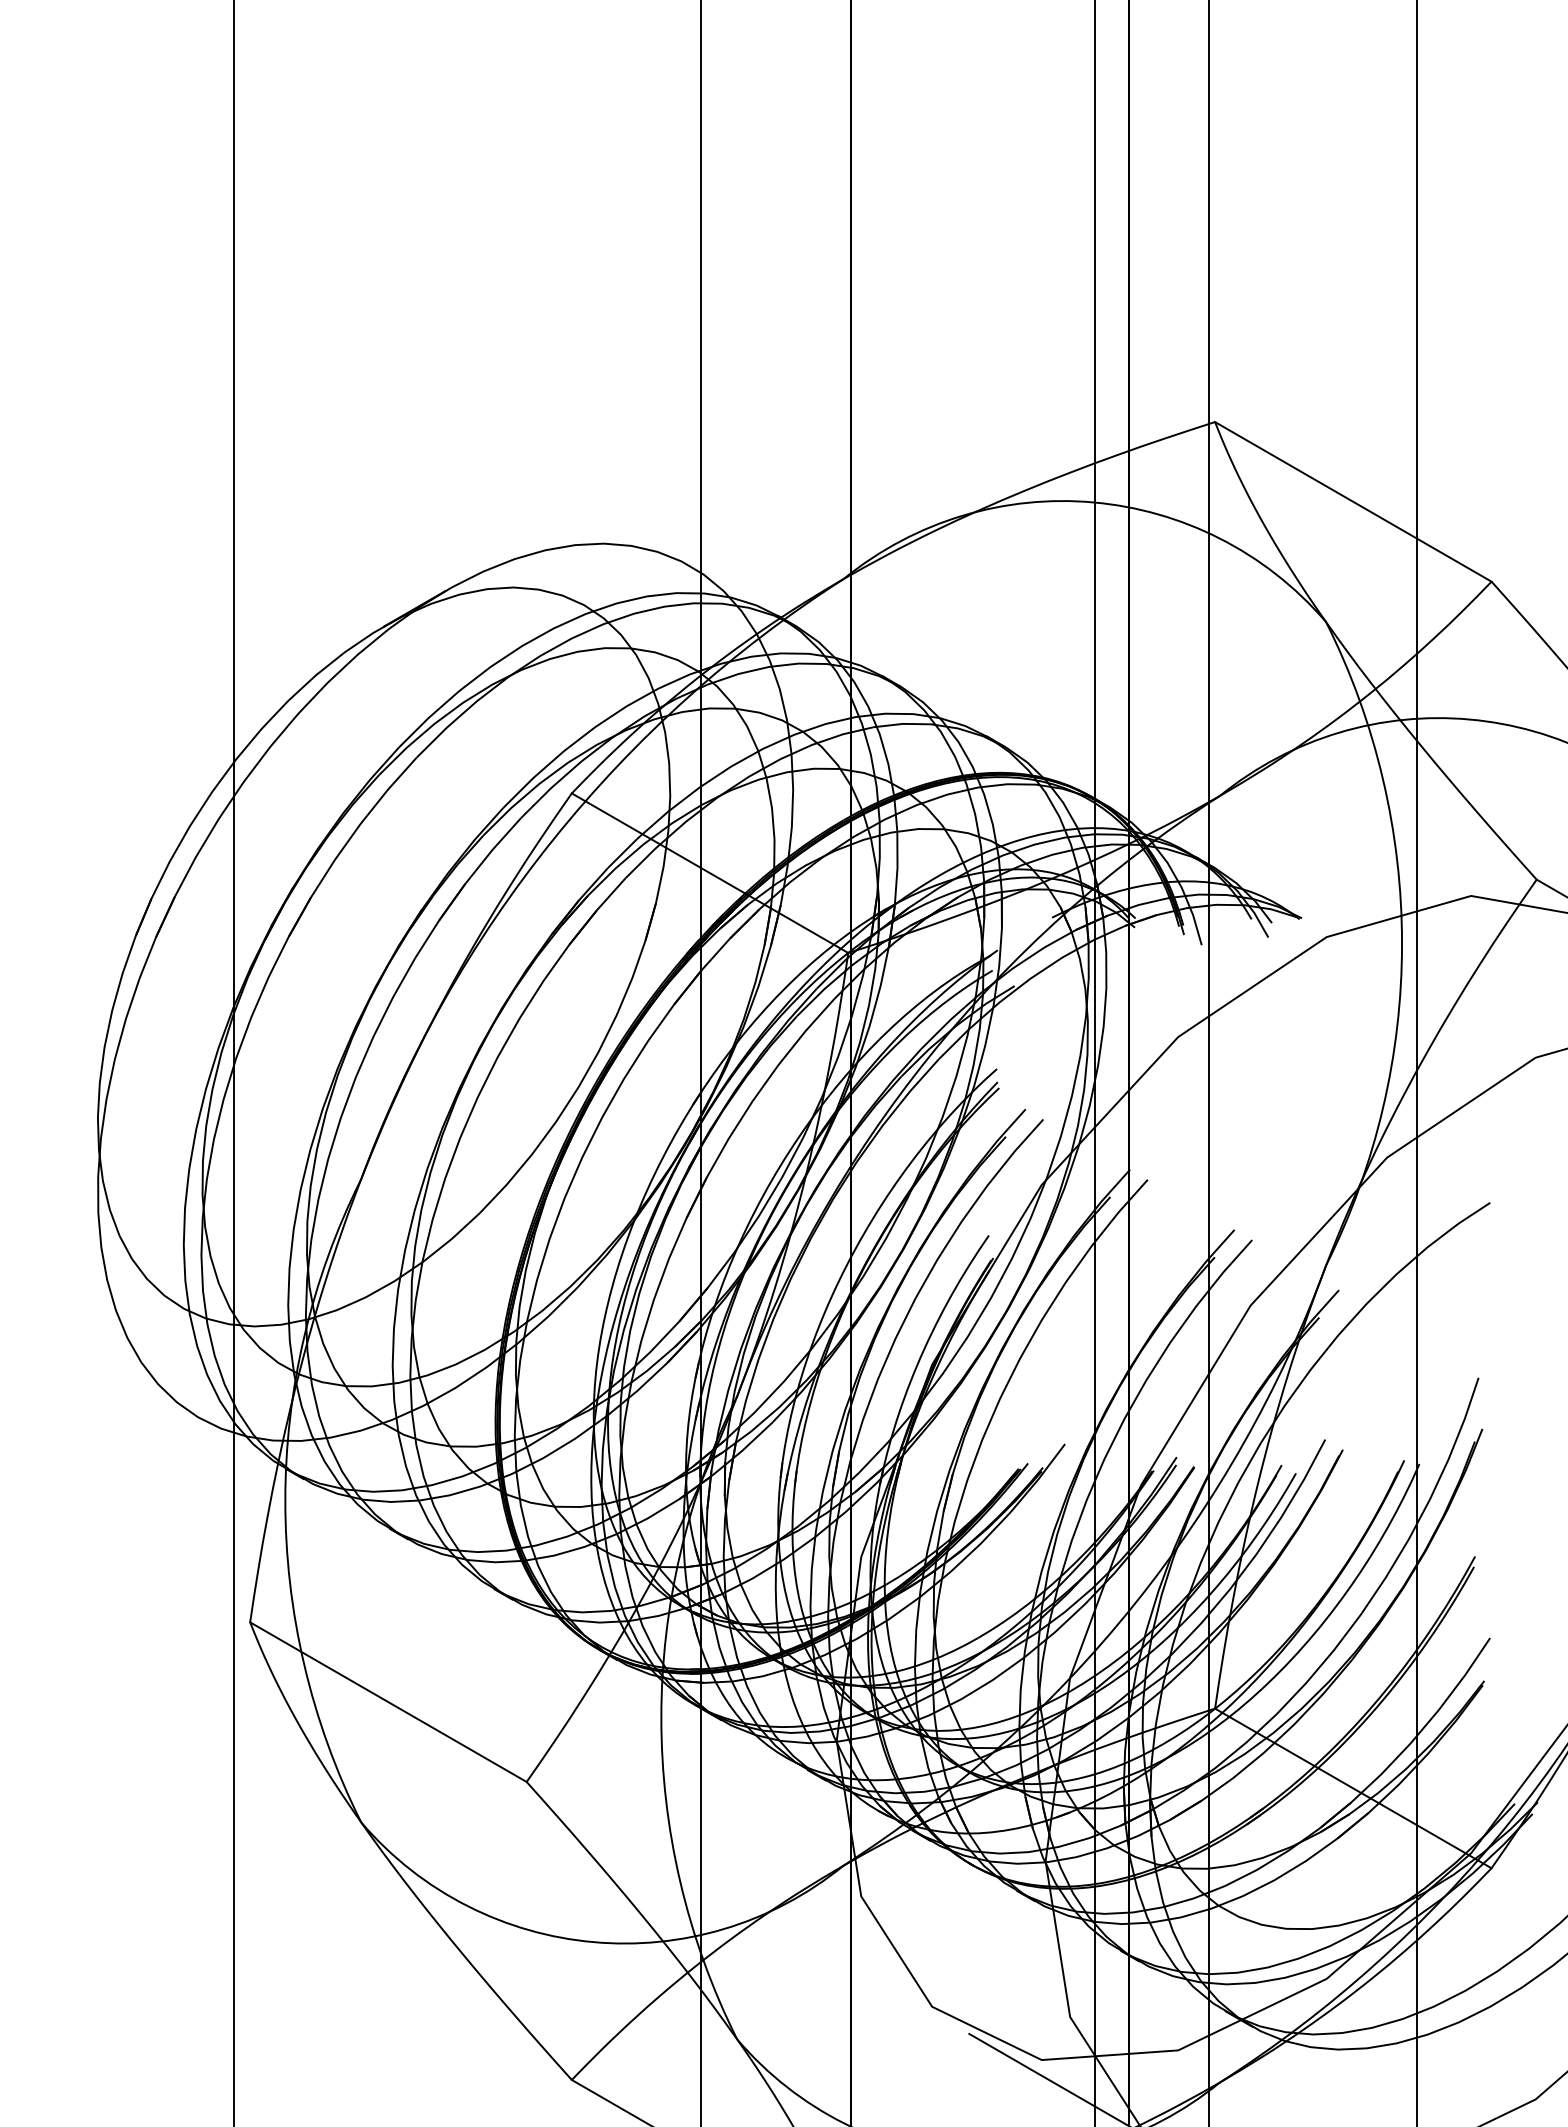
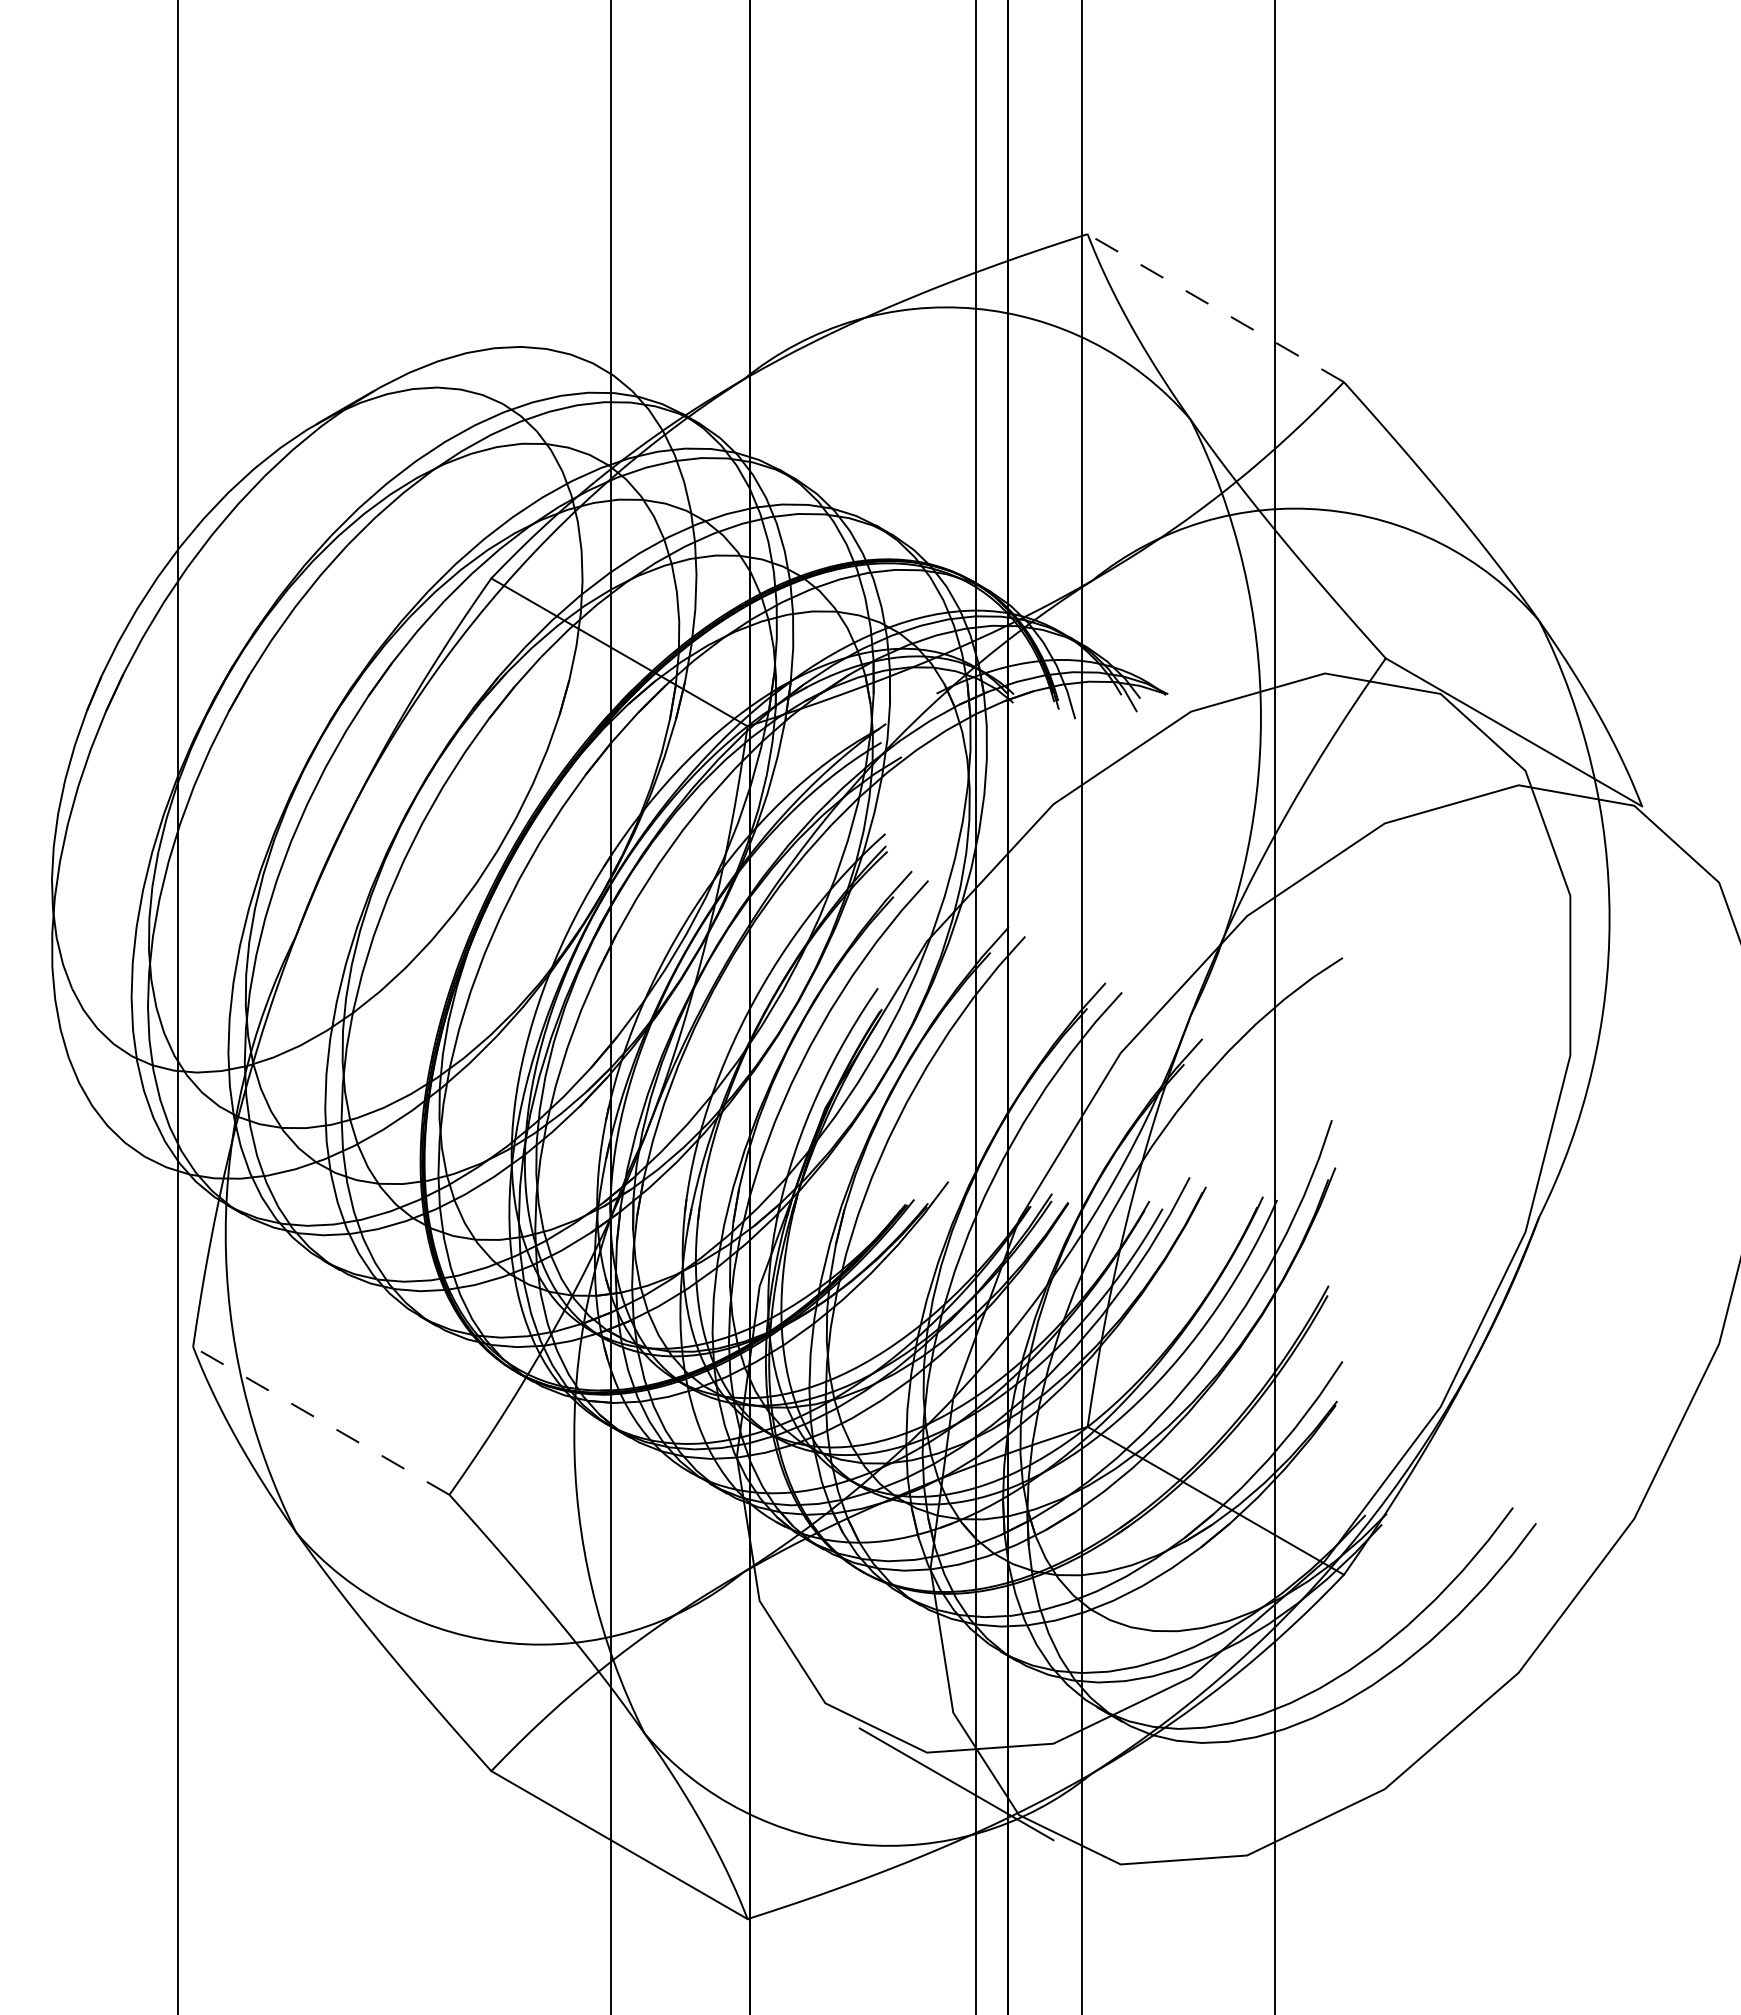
line: (1352, 502) -> (1215, 308), solid -> dashed
line: (388, 1701) -> (321, 1420), solid -> dashed

